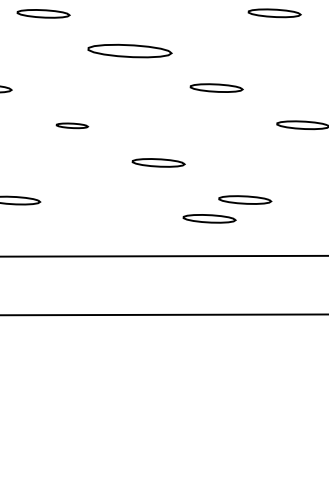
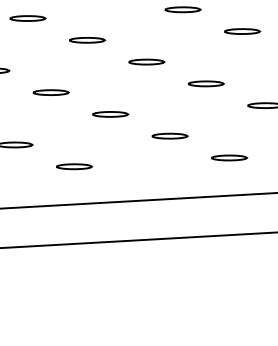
part: (129, 50) -> (146, 61), size x0.62
part: (71, 125) -> (110, 114), size x1.67
part: (209, 218) -> (206, 171), removed

